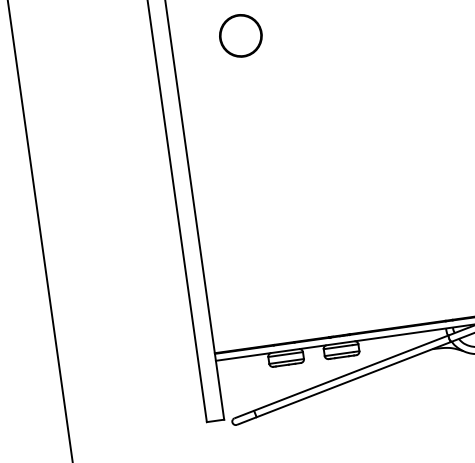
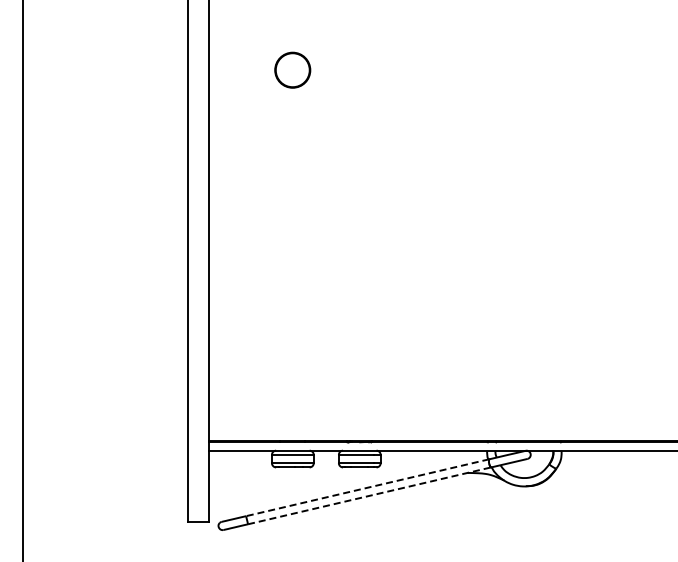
circle: (240, 36) -> (292, 70), size x0.7
line: (351, 372) -> (367, 487), solid -> dashed
line: (353, 379) -> (369, 495), solid -> dashed

